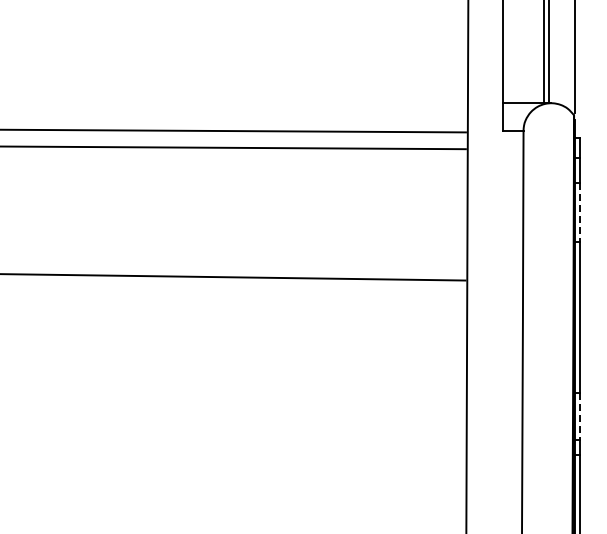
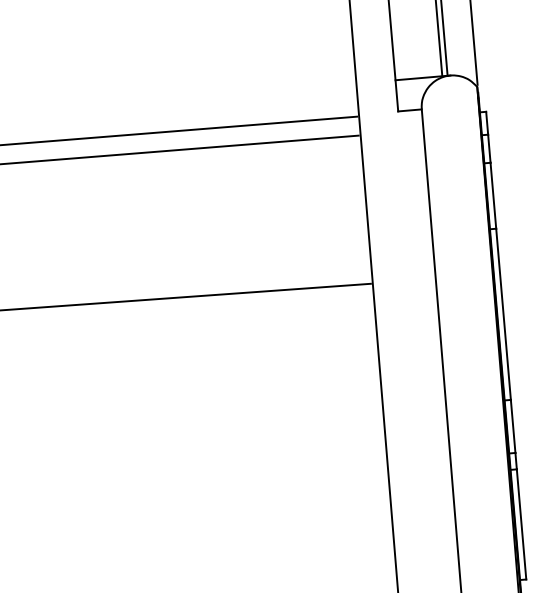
line: (580, 212) -> (493, 195), dashed -> solid
line: (580, 416) -> (513, 426), dashed -> solid

